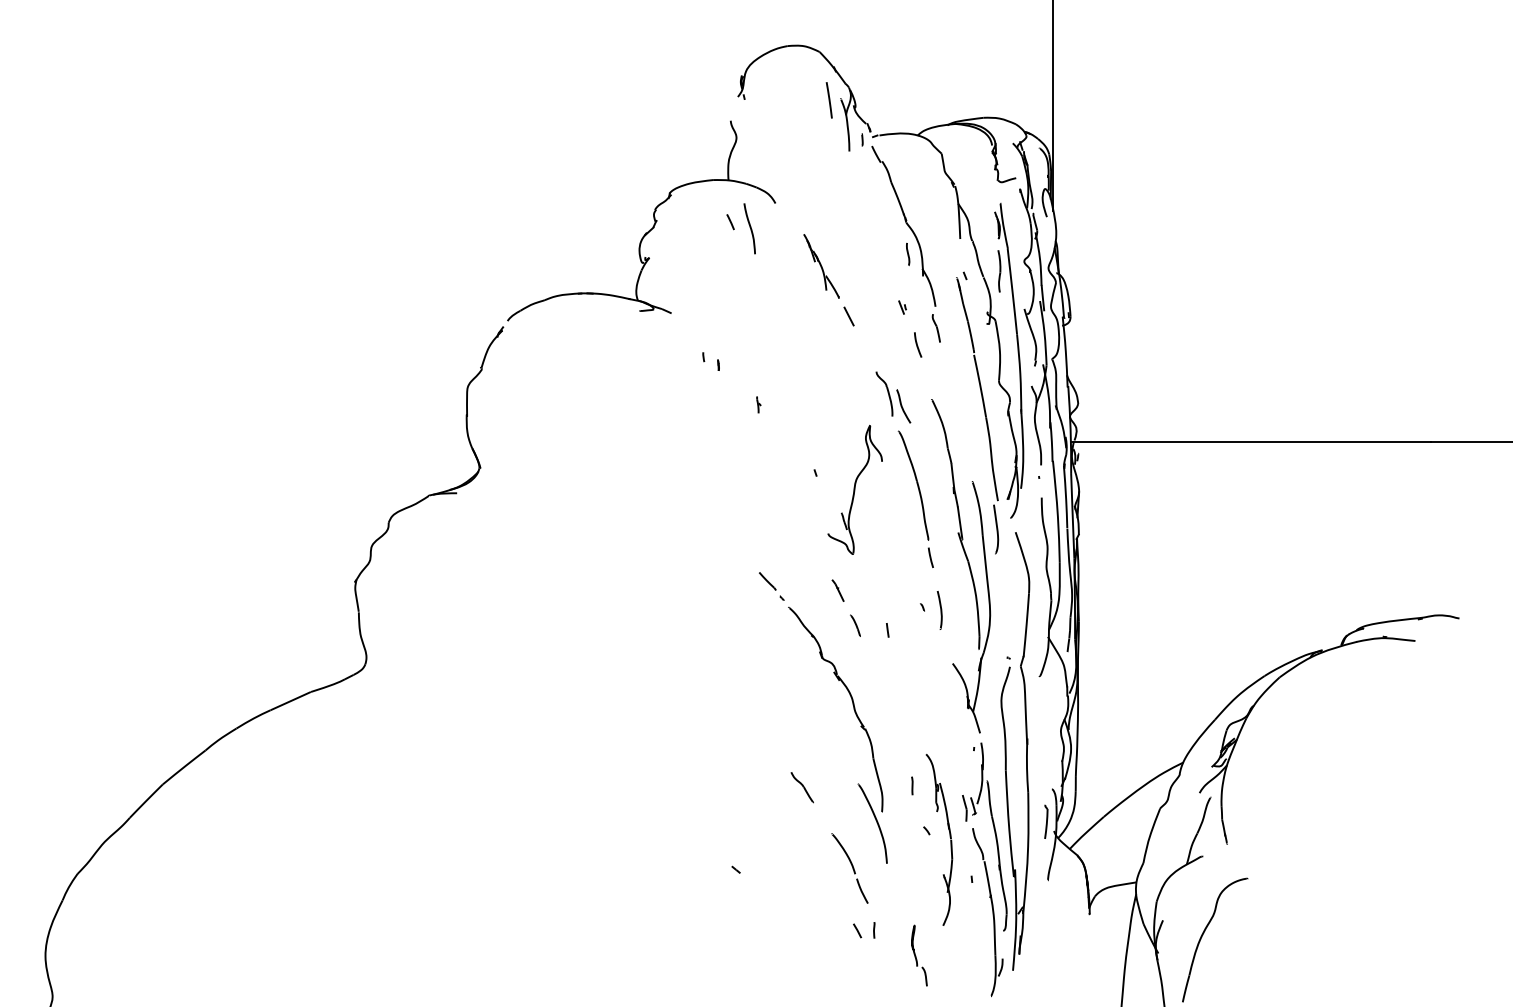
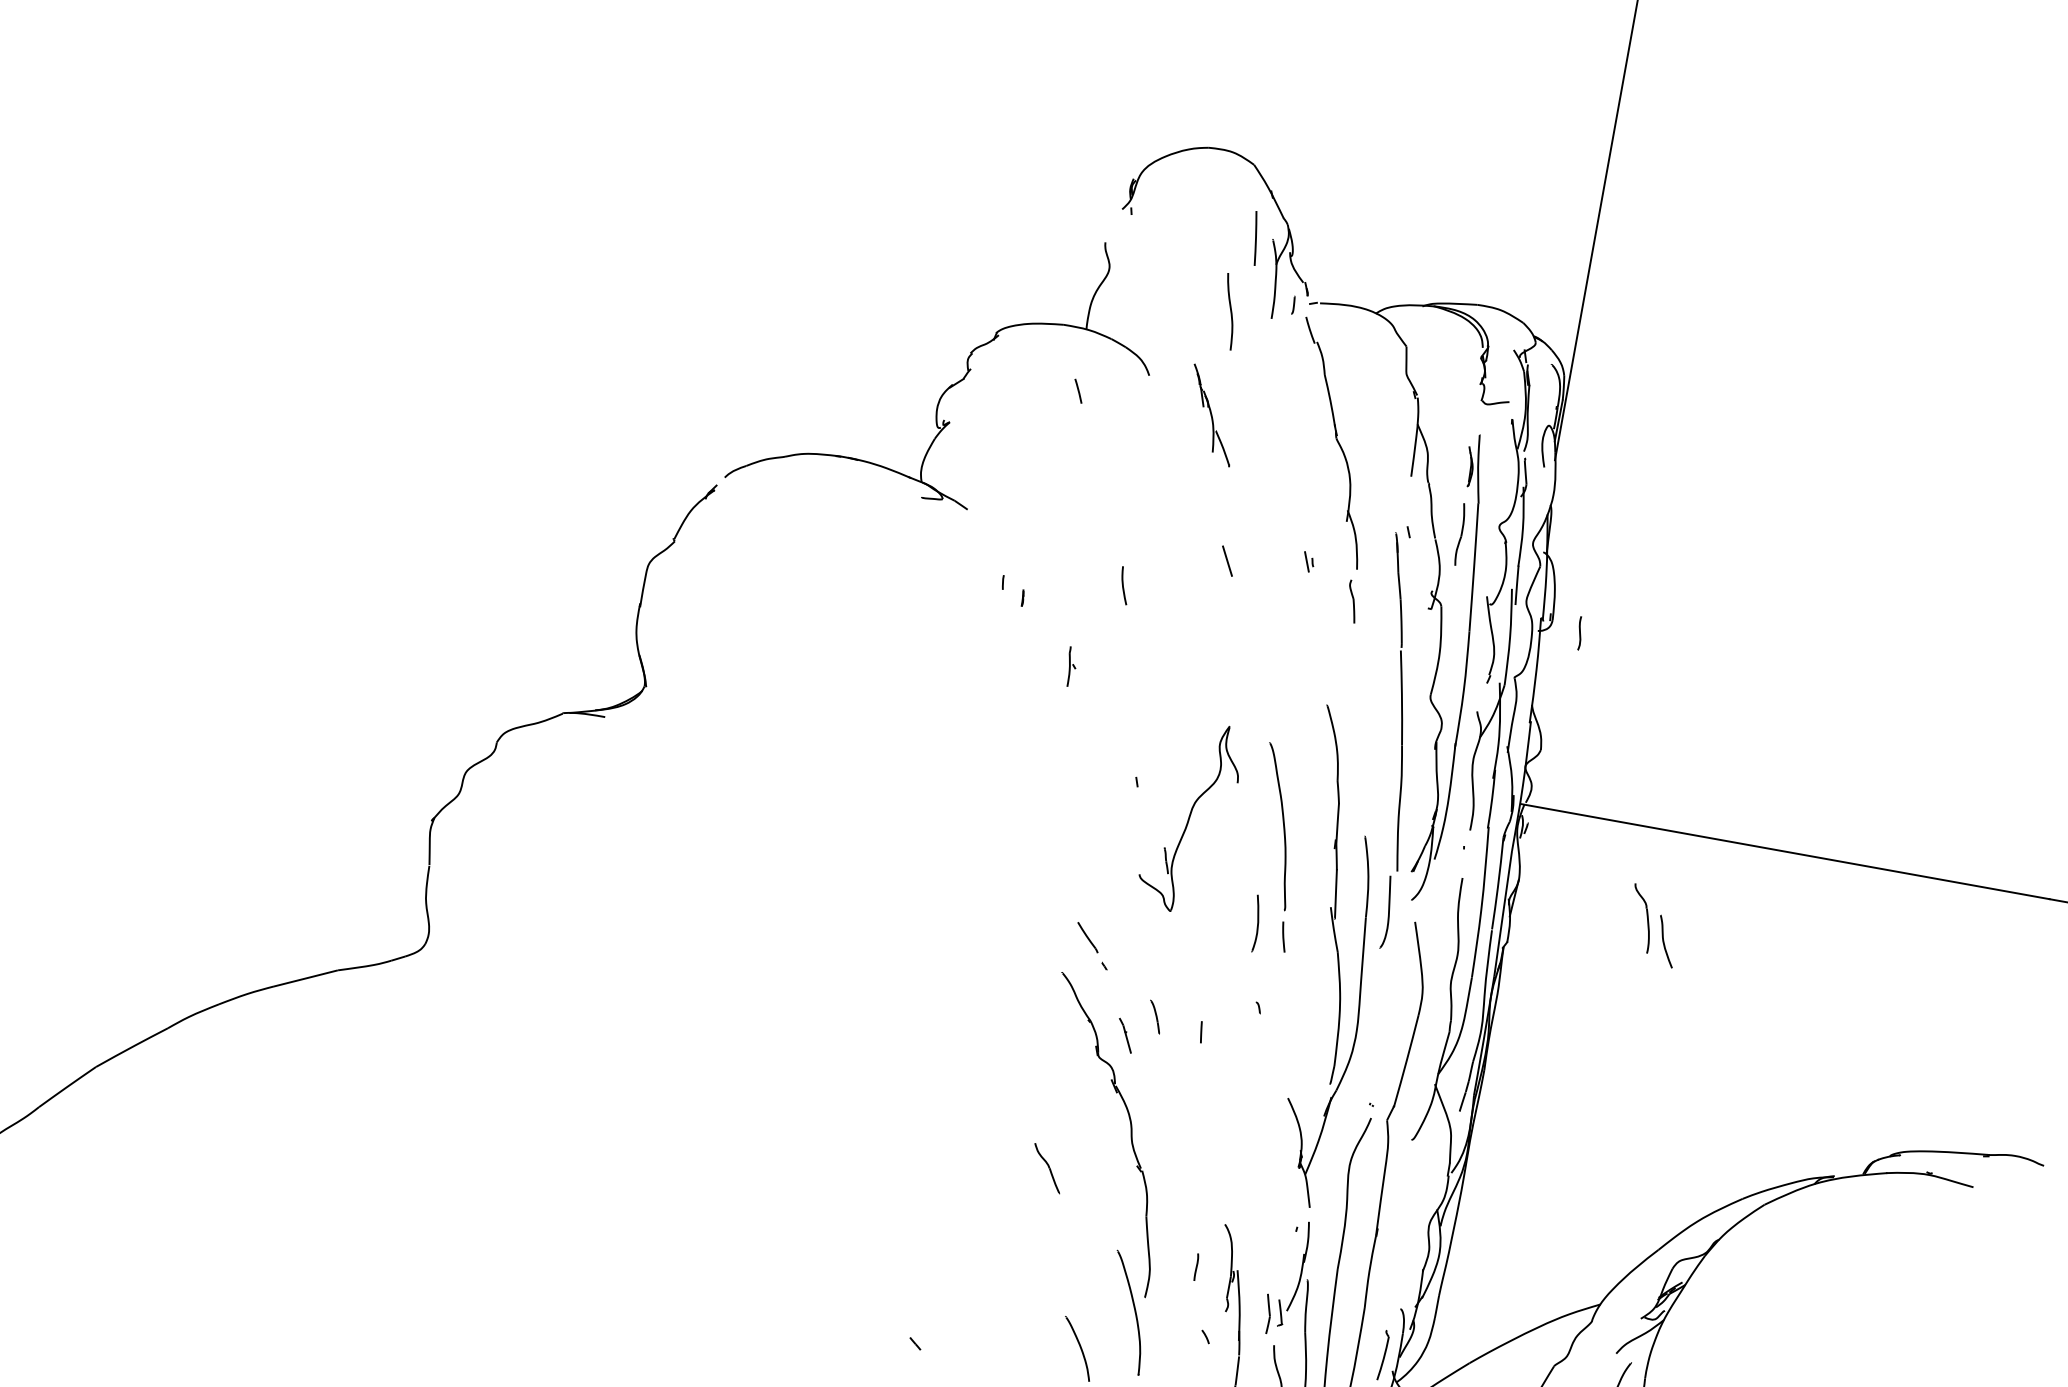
curve: (749, 227) -> (1229, 309), moved
curve: (908, 254) -> (1580, 633), moved
part: (821, 266) -> (1211, 415), moved
curve: (917, 344) -> (1123, 584), moved
part: (893, 397) -> (1653, 925), moved
part: (758, 404) -> (1071, 666), size x1.6
part: (771, 586) -> (1092, 946), moved
part: (837, 590) -> (1124, 1035), moved
curve: (940, 610) -> (1256, 924), moved
part: (801, 787) -> (1046, 1168), moved

